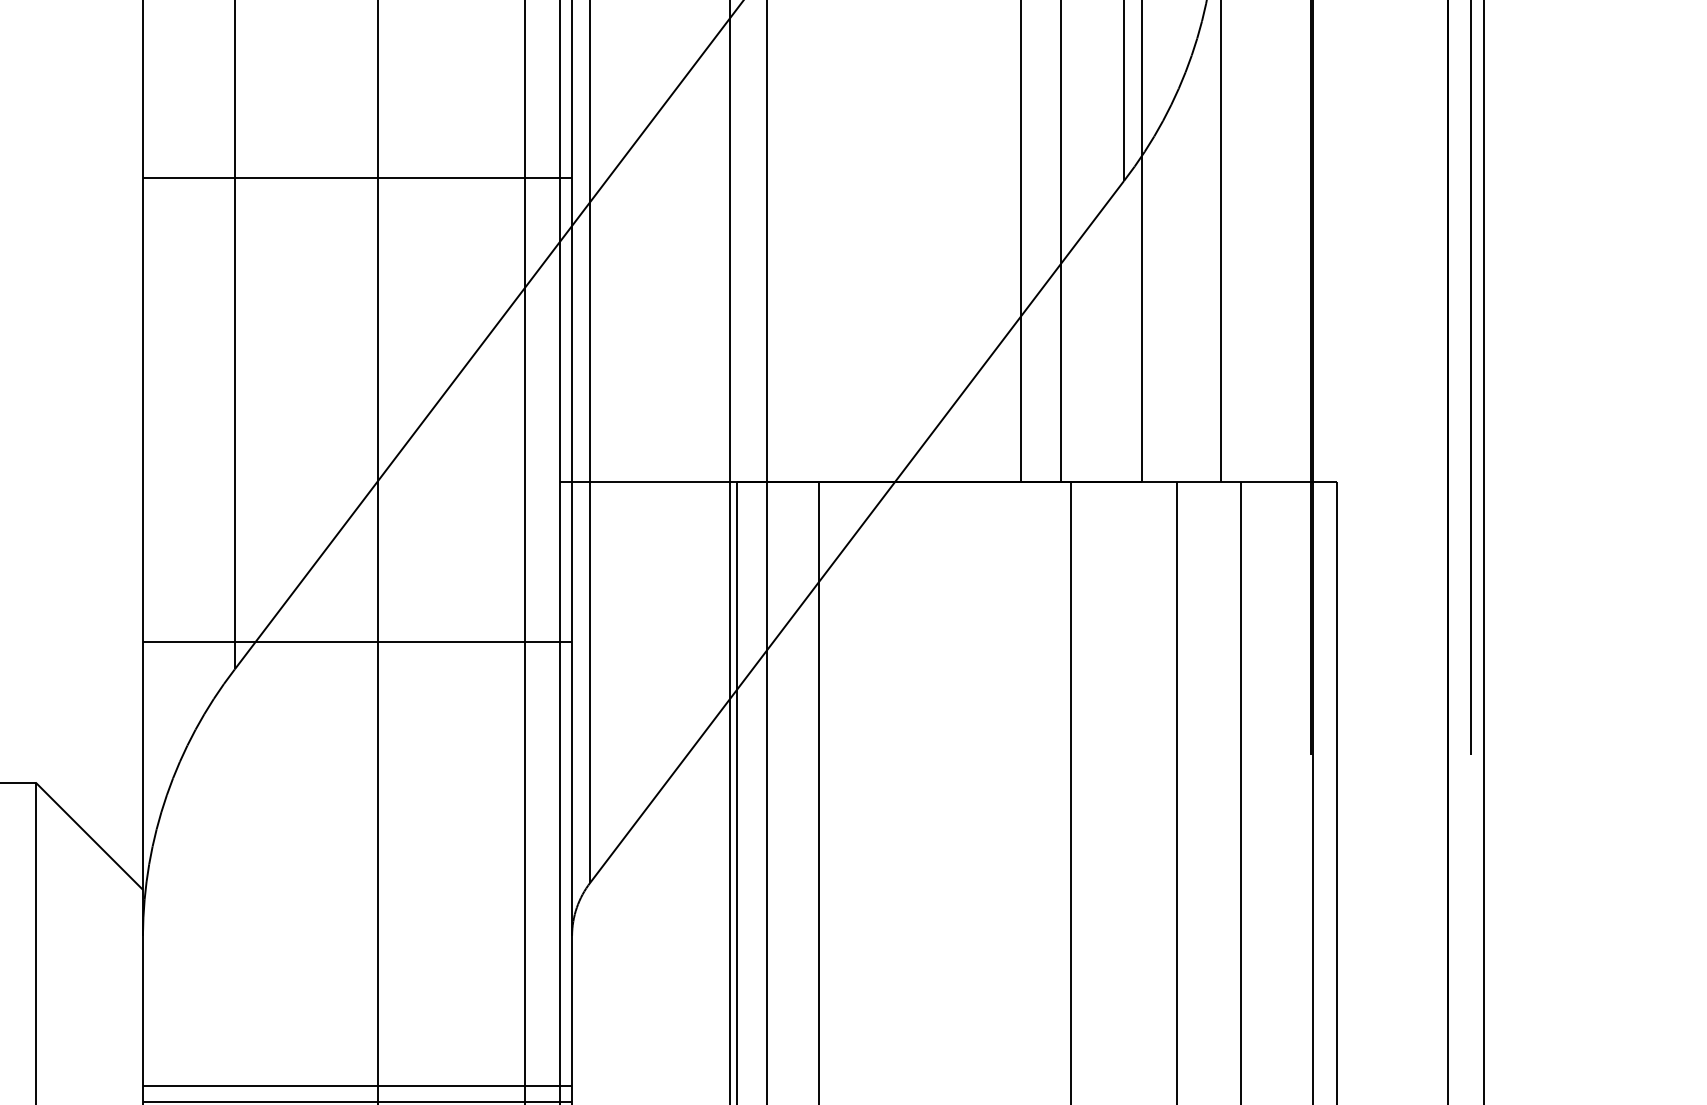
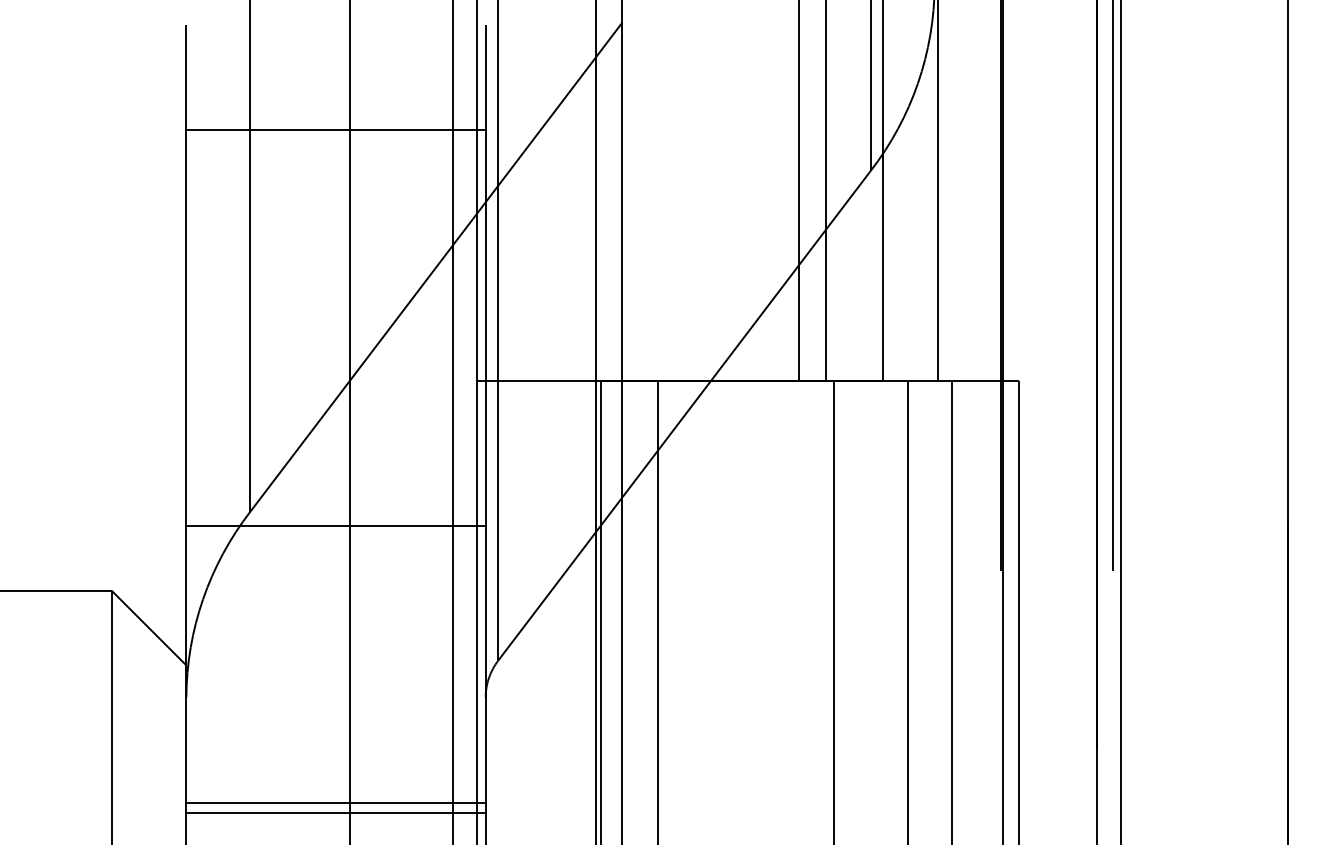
line: (356, 178) -> (335, 130), moved
line: (356, 641) -> (335, 525), moved

